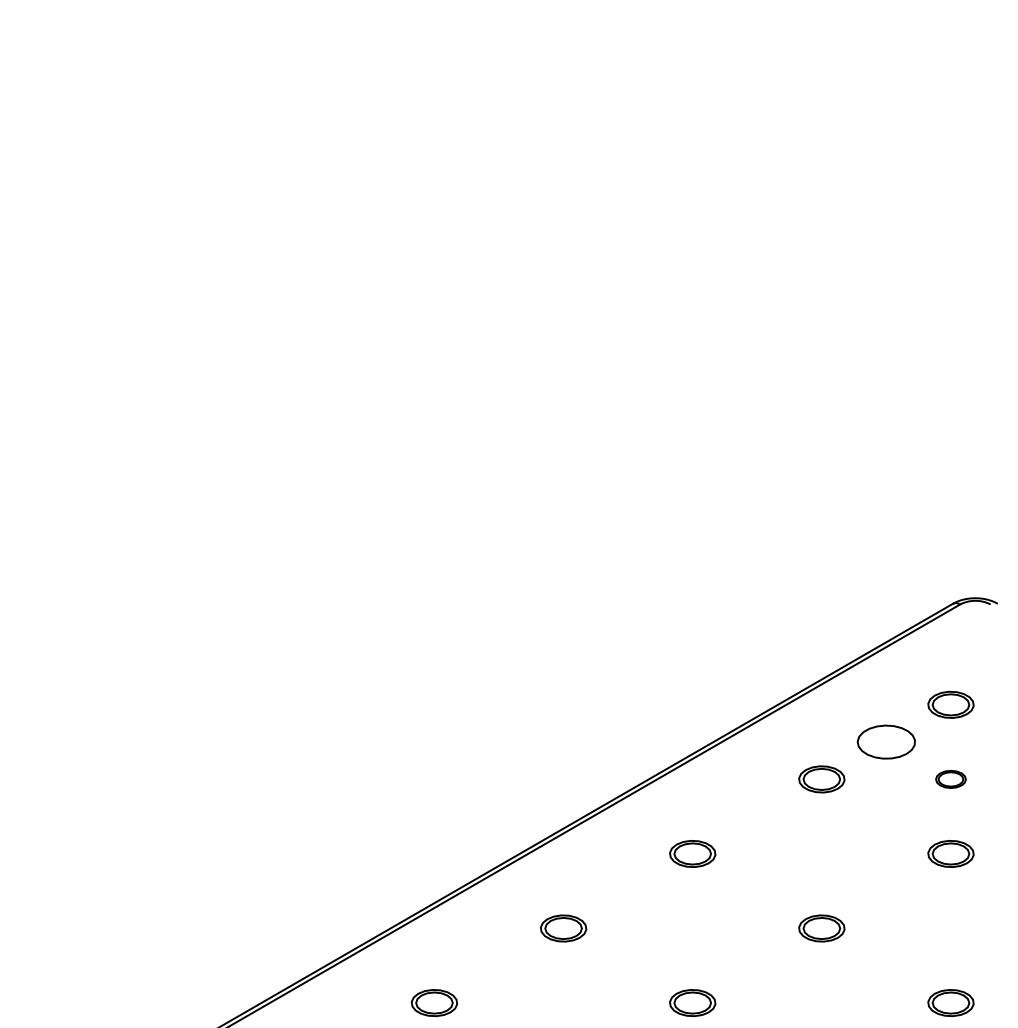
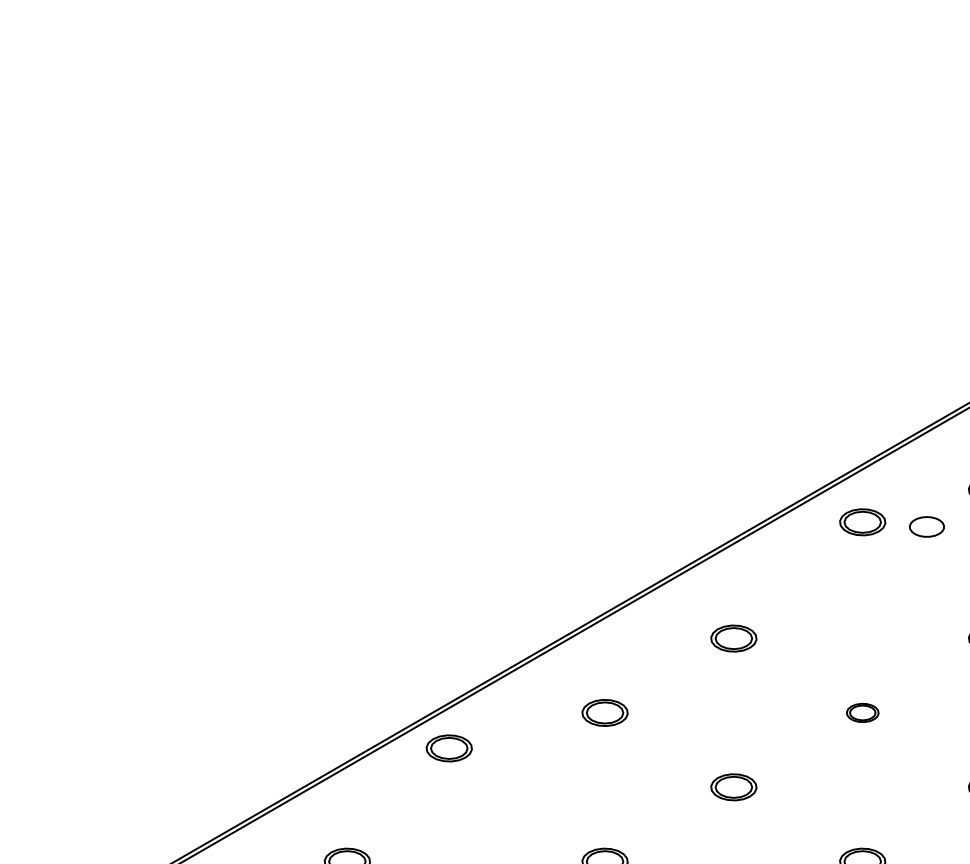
part: (885, 741) -> (926, 526), size x0.6
part: (821, 779) -> (862, 522), moved
part: (821, 928) -> (862, 712), size x0.7
part: (433, 1003) -> (448, 748), moved

